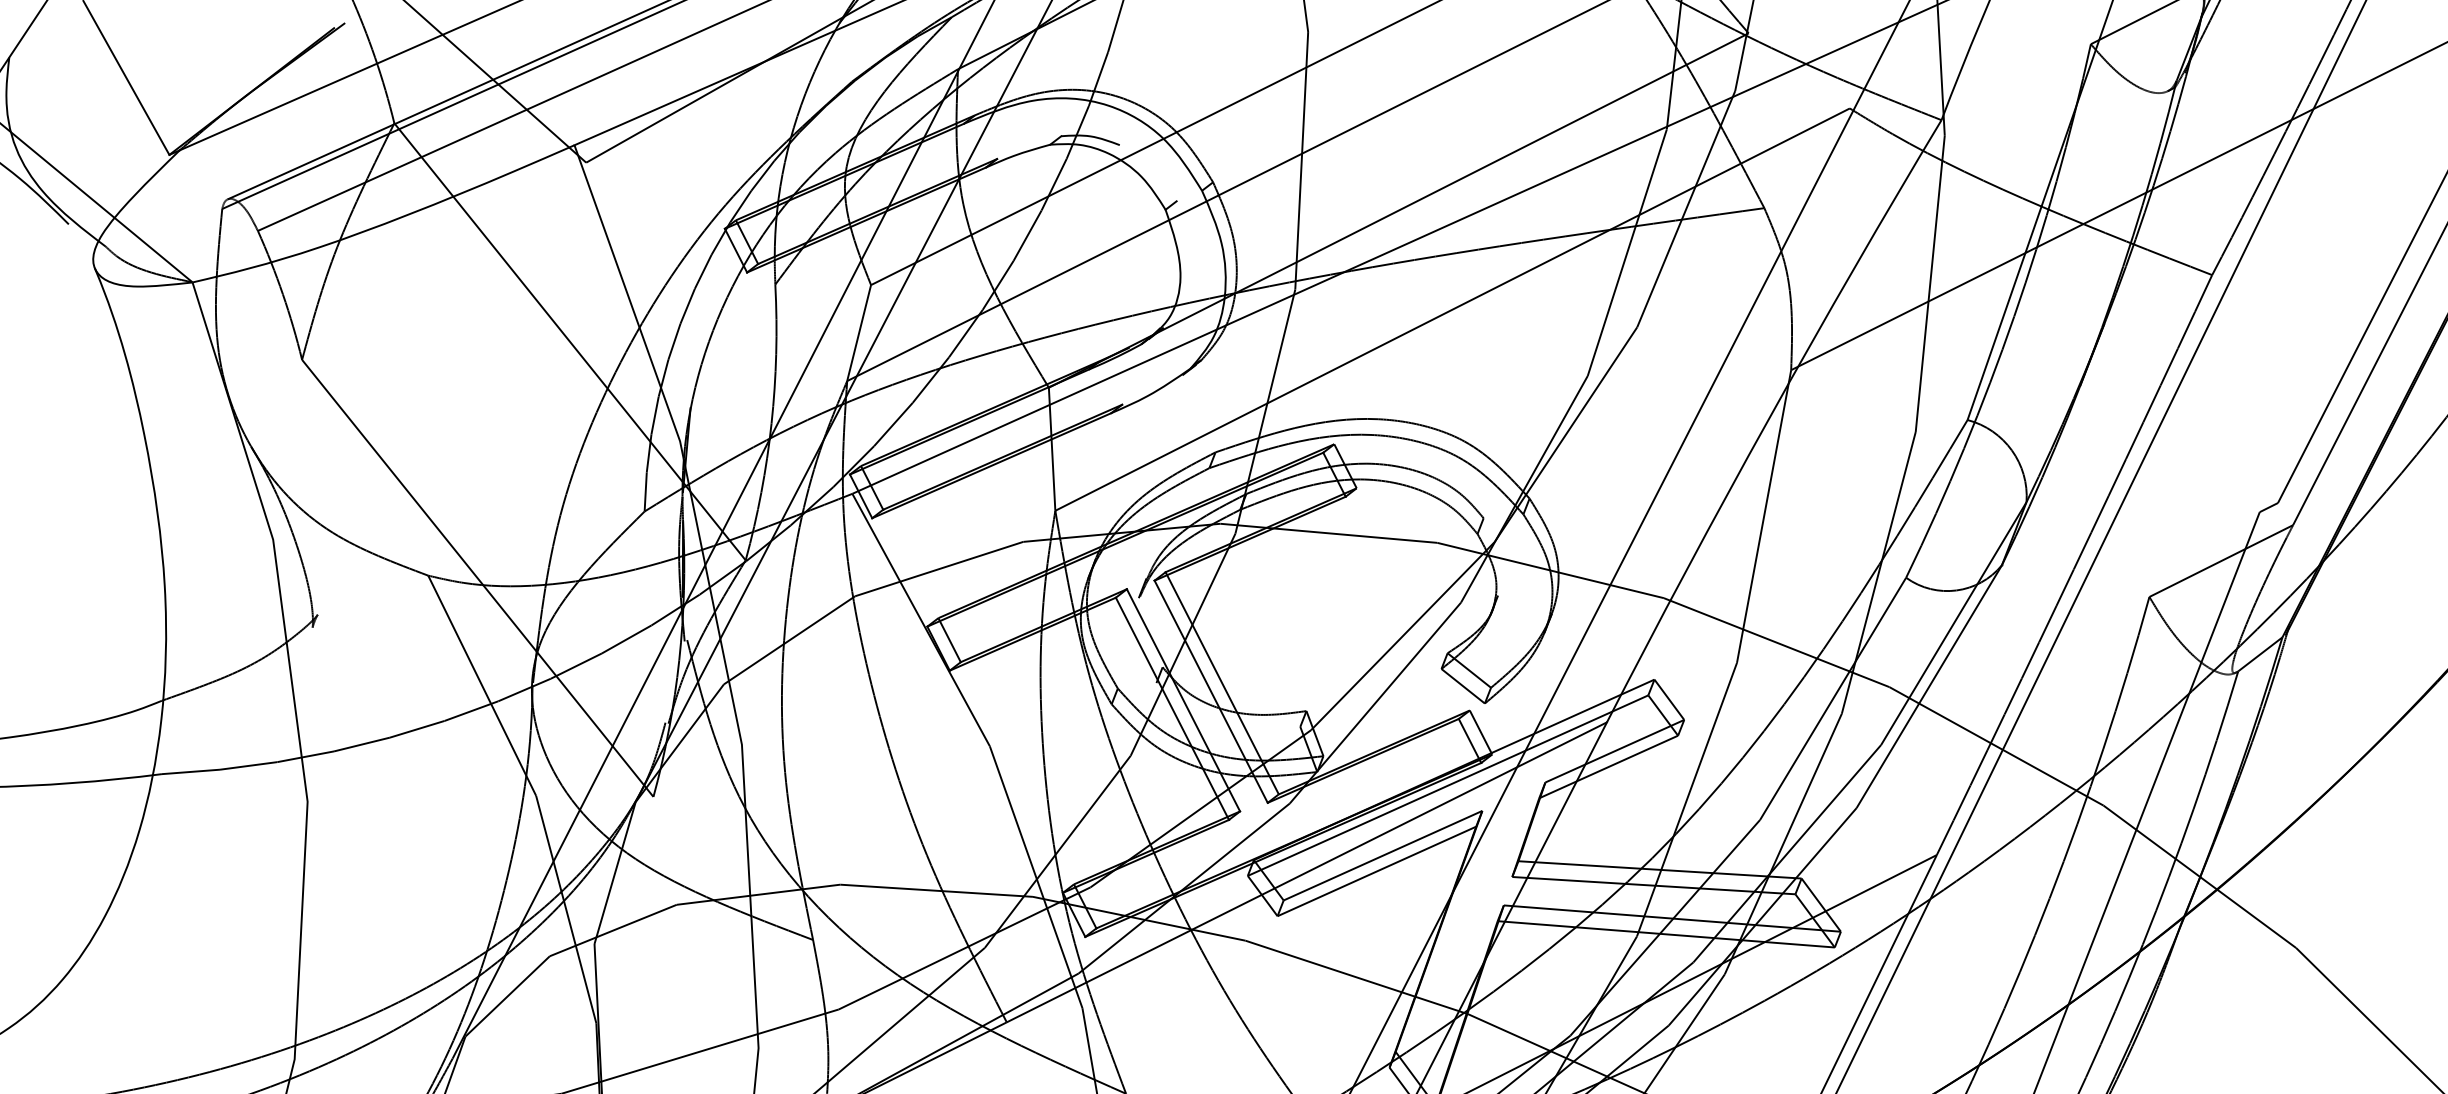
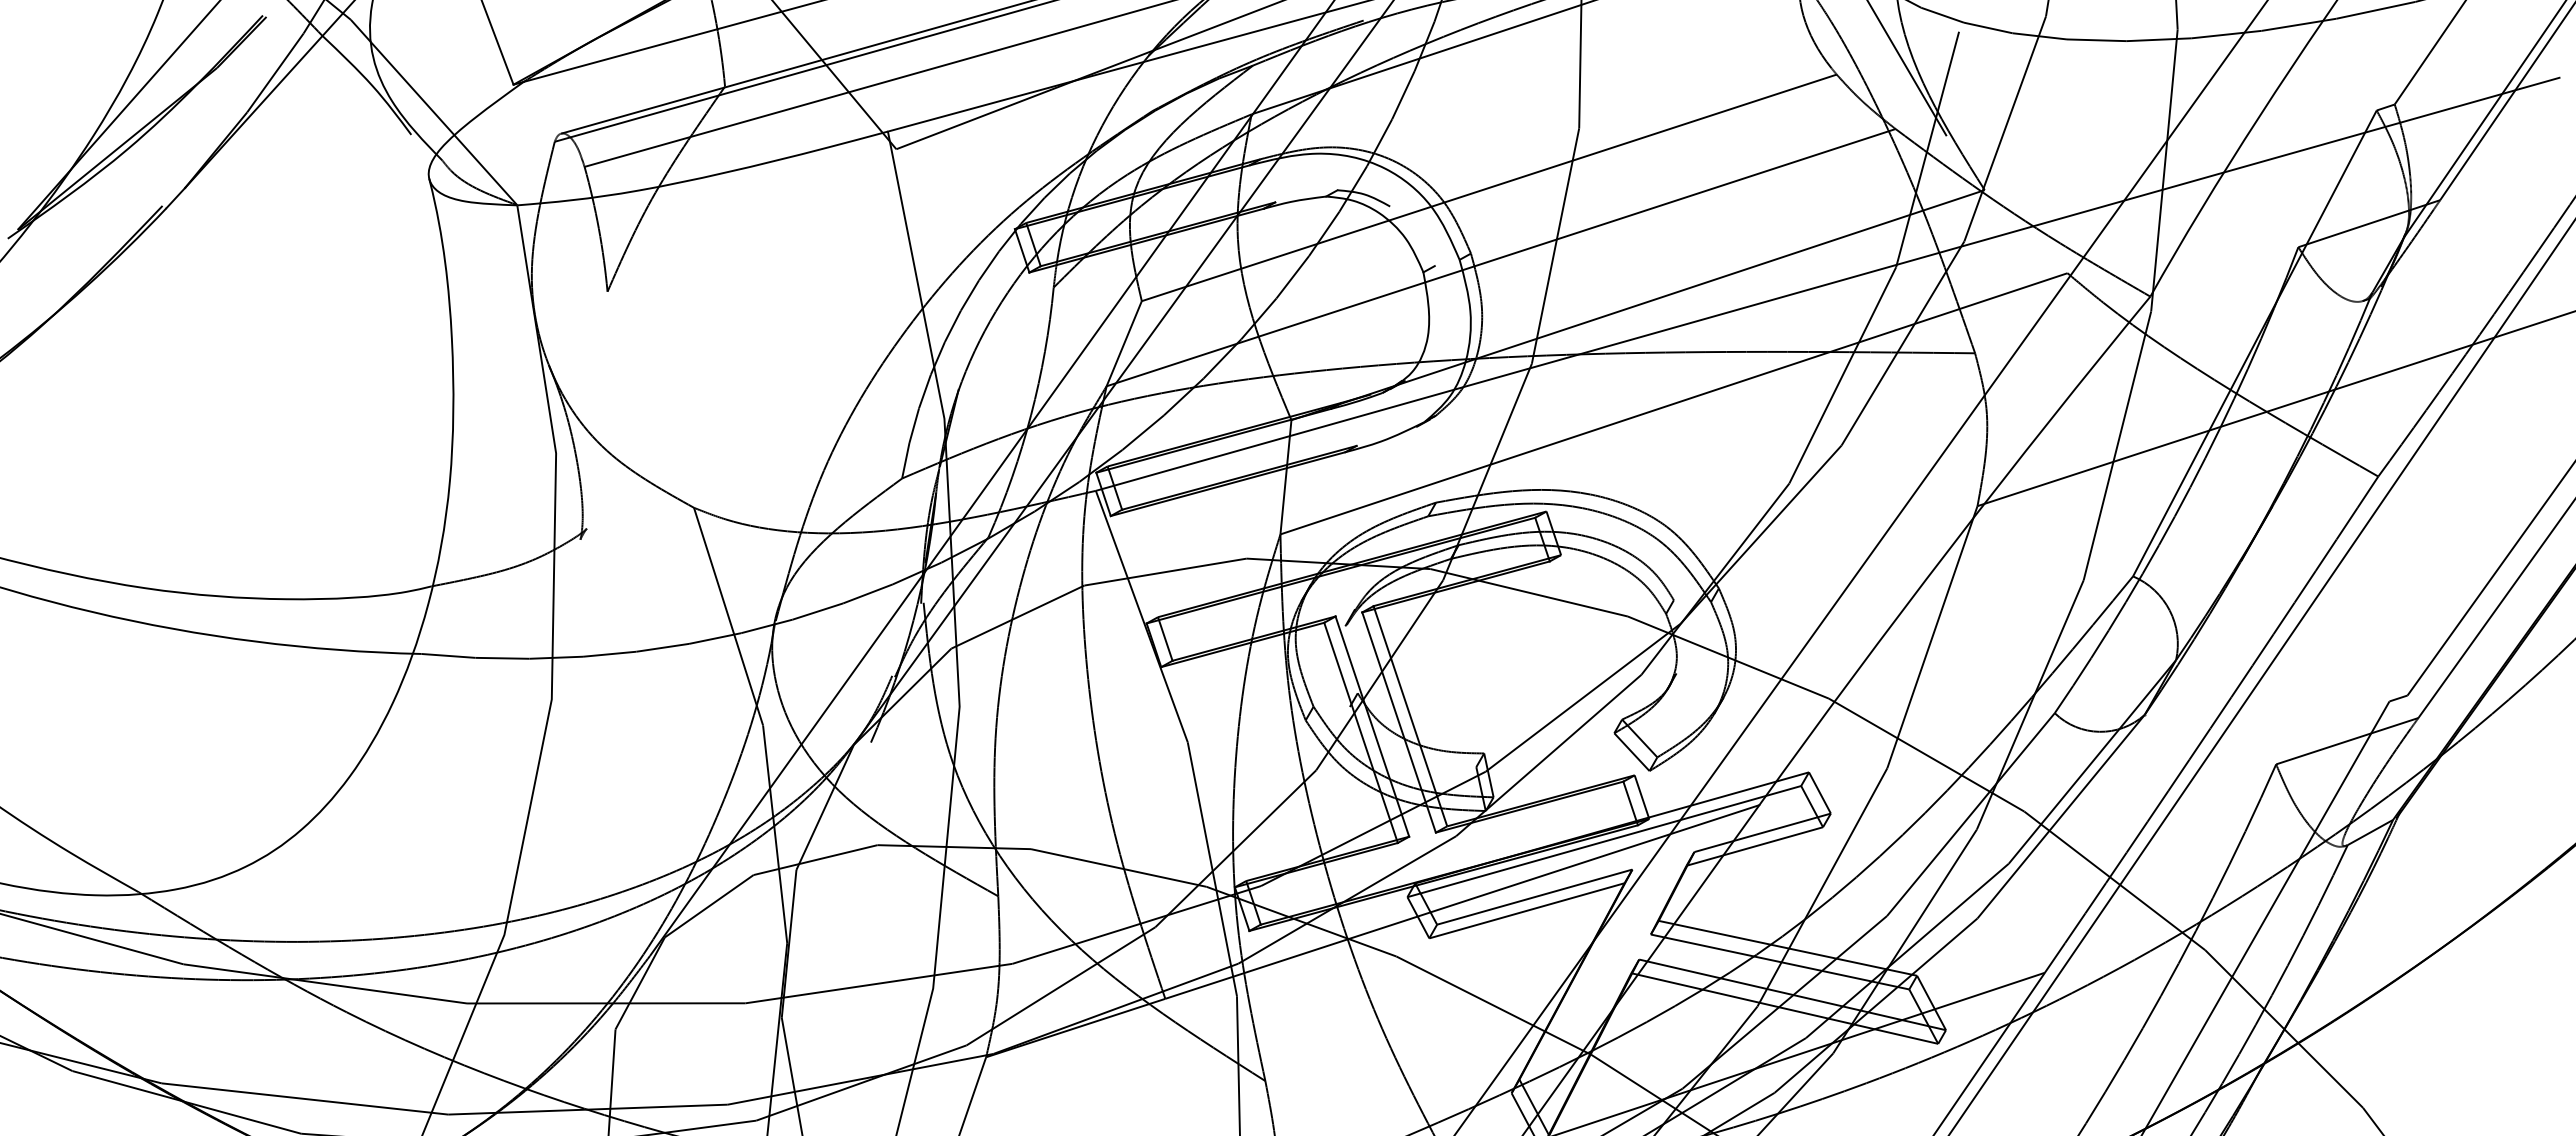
line: (569, 341) -> (856, 311), removed
line: (476, 577) -> (738, 516), removed

